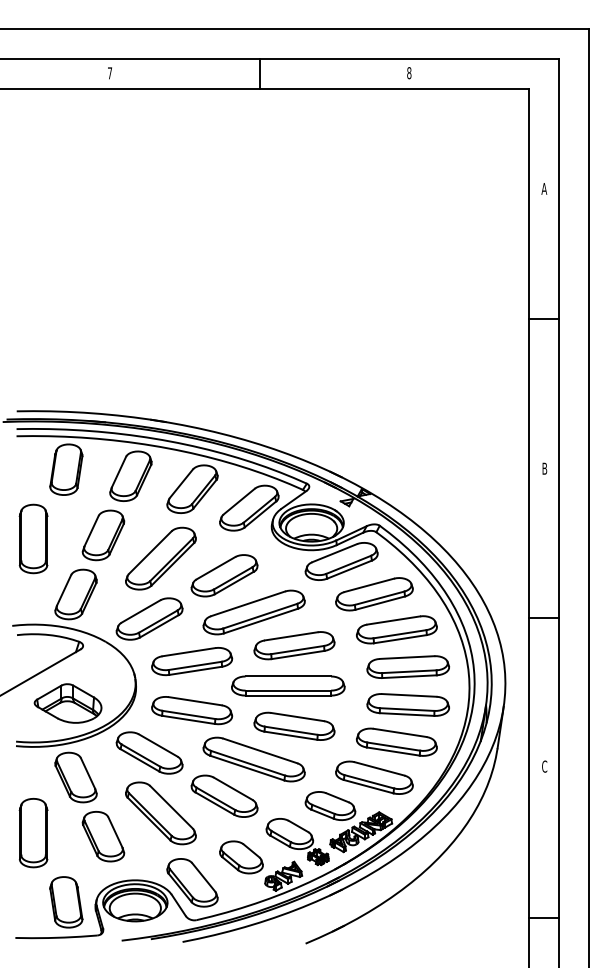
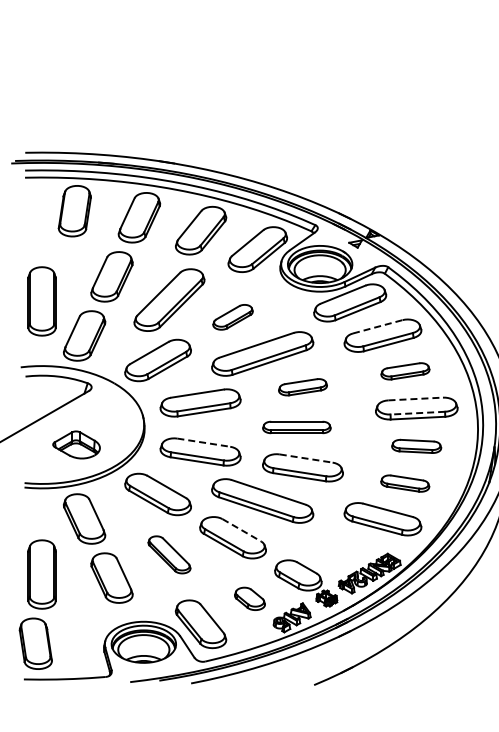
part: (33, 538) -> (42, 300), moved
part: (224, 575) -> (233, 316), size x0.6
line: (369, 585) -> (378, 326), solid -> dashed
part: (396, 629) -> (405, 370), size x0.6
part: (294, 645) -> (303, 386), size x0.6
line: (407, 657) -> (416, 398), solid -> dashed
line: (408, 671) -> (417, 412), solid -> dashed
part: (288, 685) -> (297, 426), size x0.6
line: (195, 701) -> (204, 442), solid -> dashed
part: (67, 703) -> (76, 444), size x0.7
part: (407, 704) -> (416, 445), size x0.6
line: (297, 717) -> (306, 458), solid -> dashed
part: (396, 741) -> (405, 482), size x0.6
line: (233, 789) -> (242, 530), solid -> dashed
part: (330, 805) -> (339, 546), removed
part: (160, 813) -> (169, 554), size x0.6
part: (241, 857) -> (250, 598), size x0.7
part: (66, 902) -> (36, 643), moved

